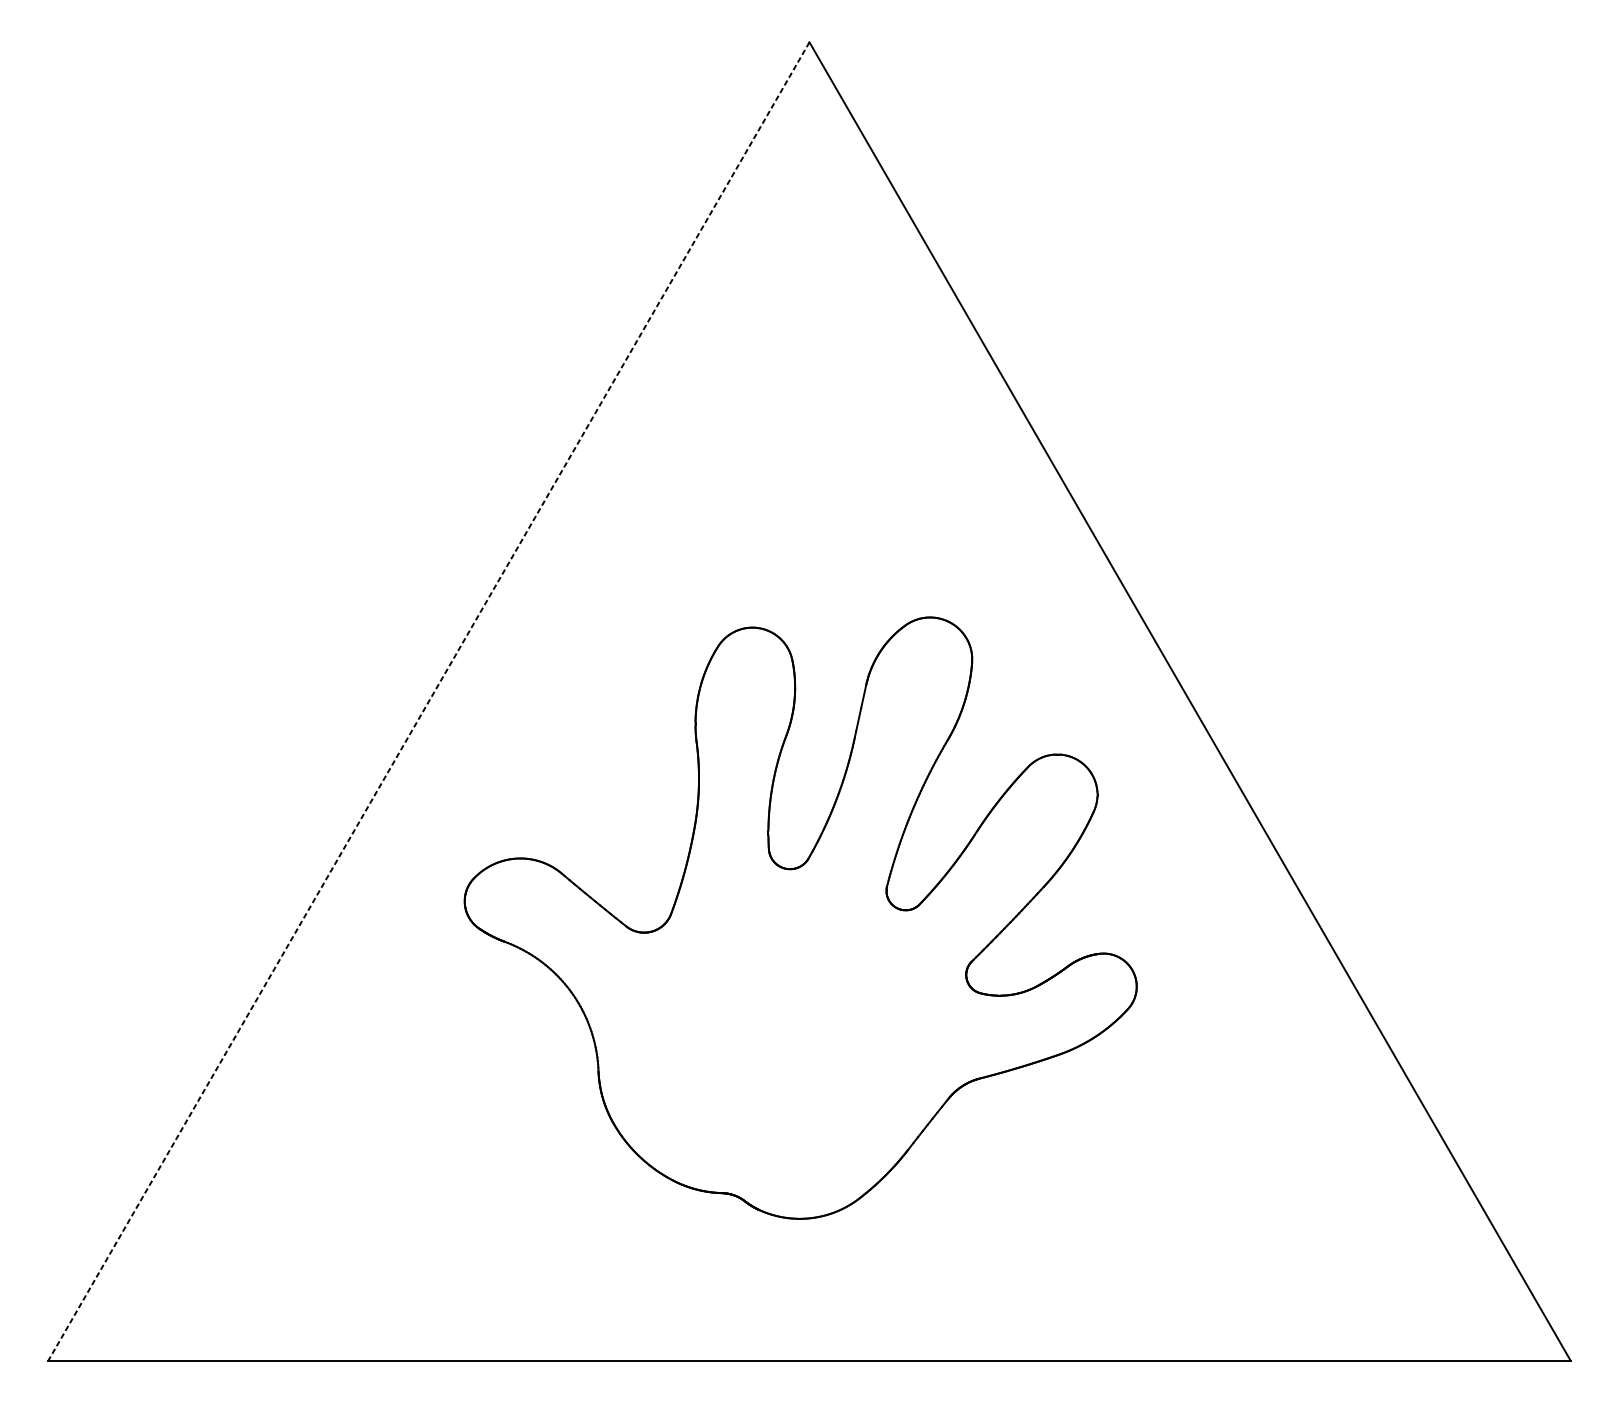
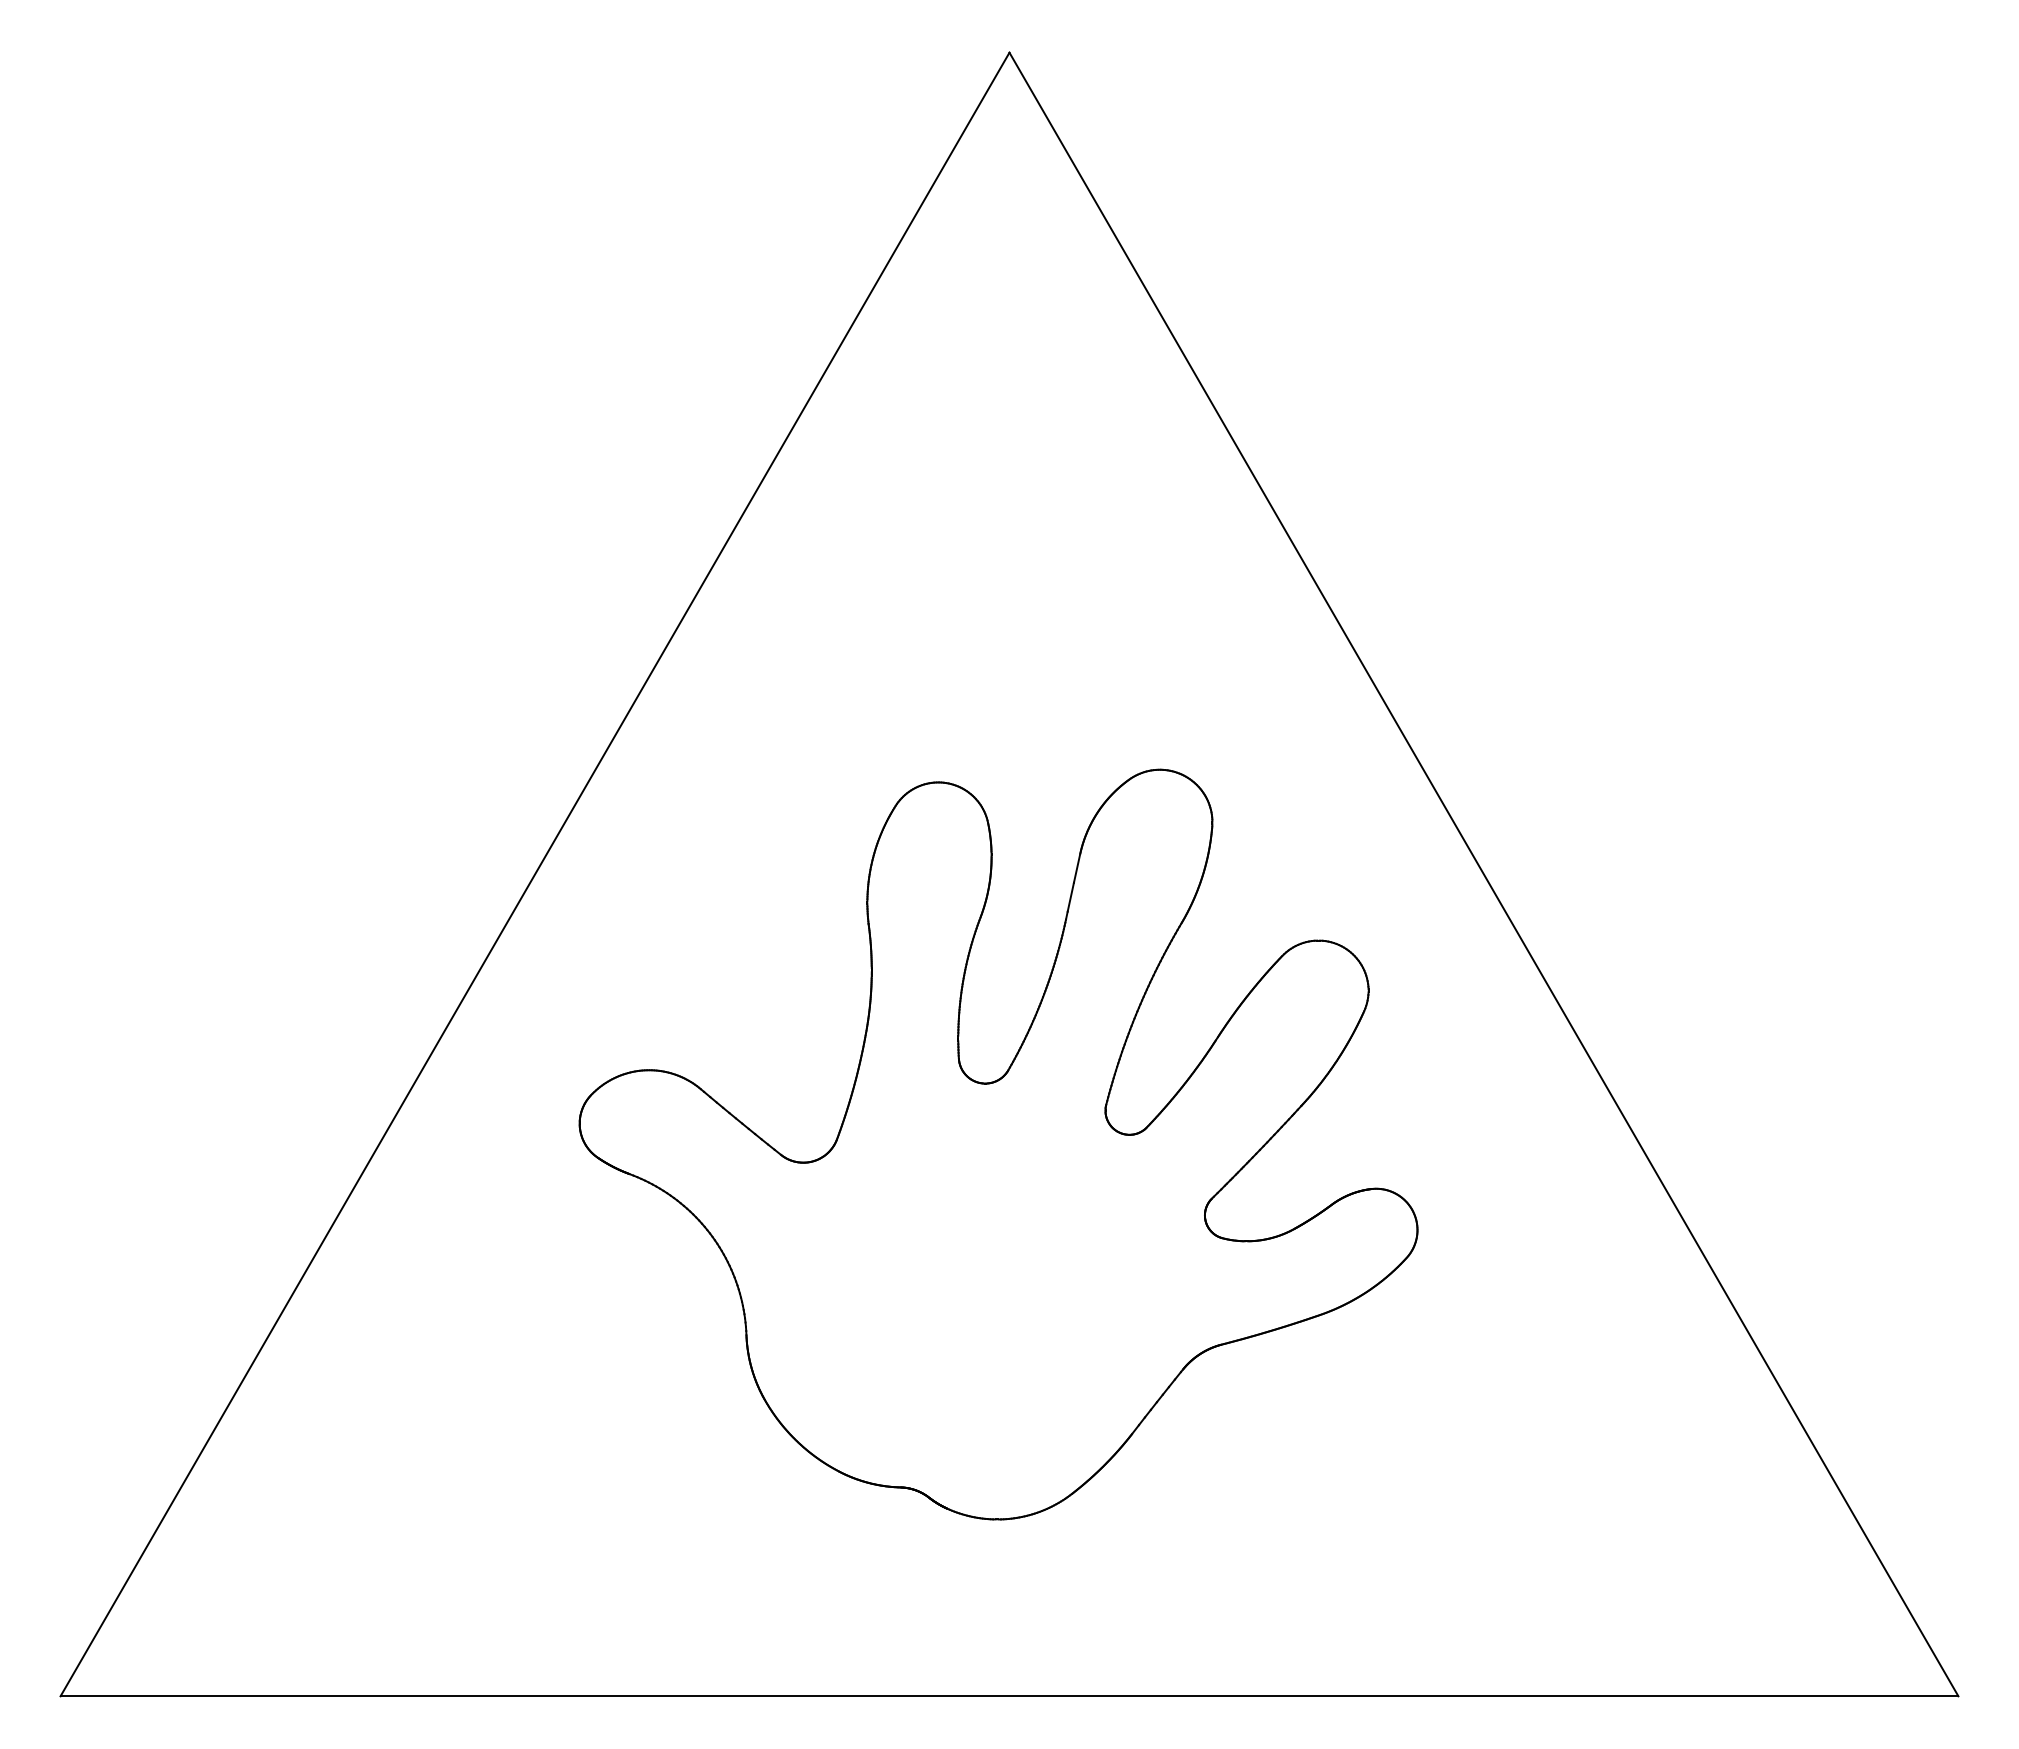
line: (429, 701) -> (535, 874), dashed -> solid

